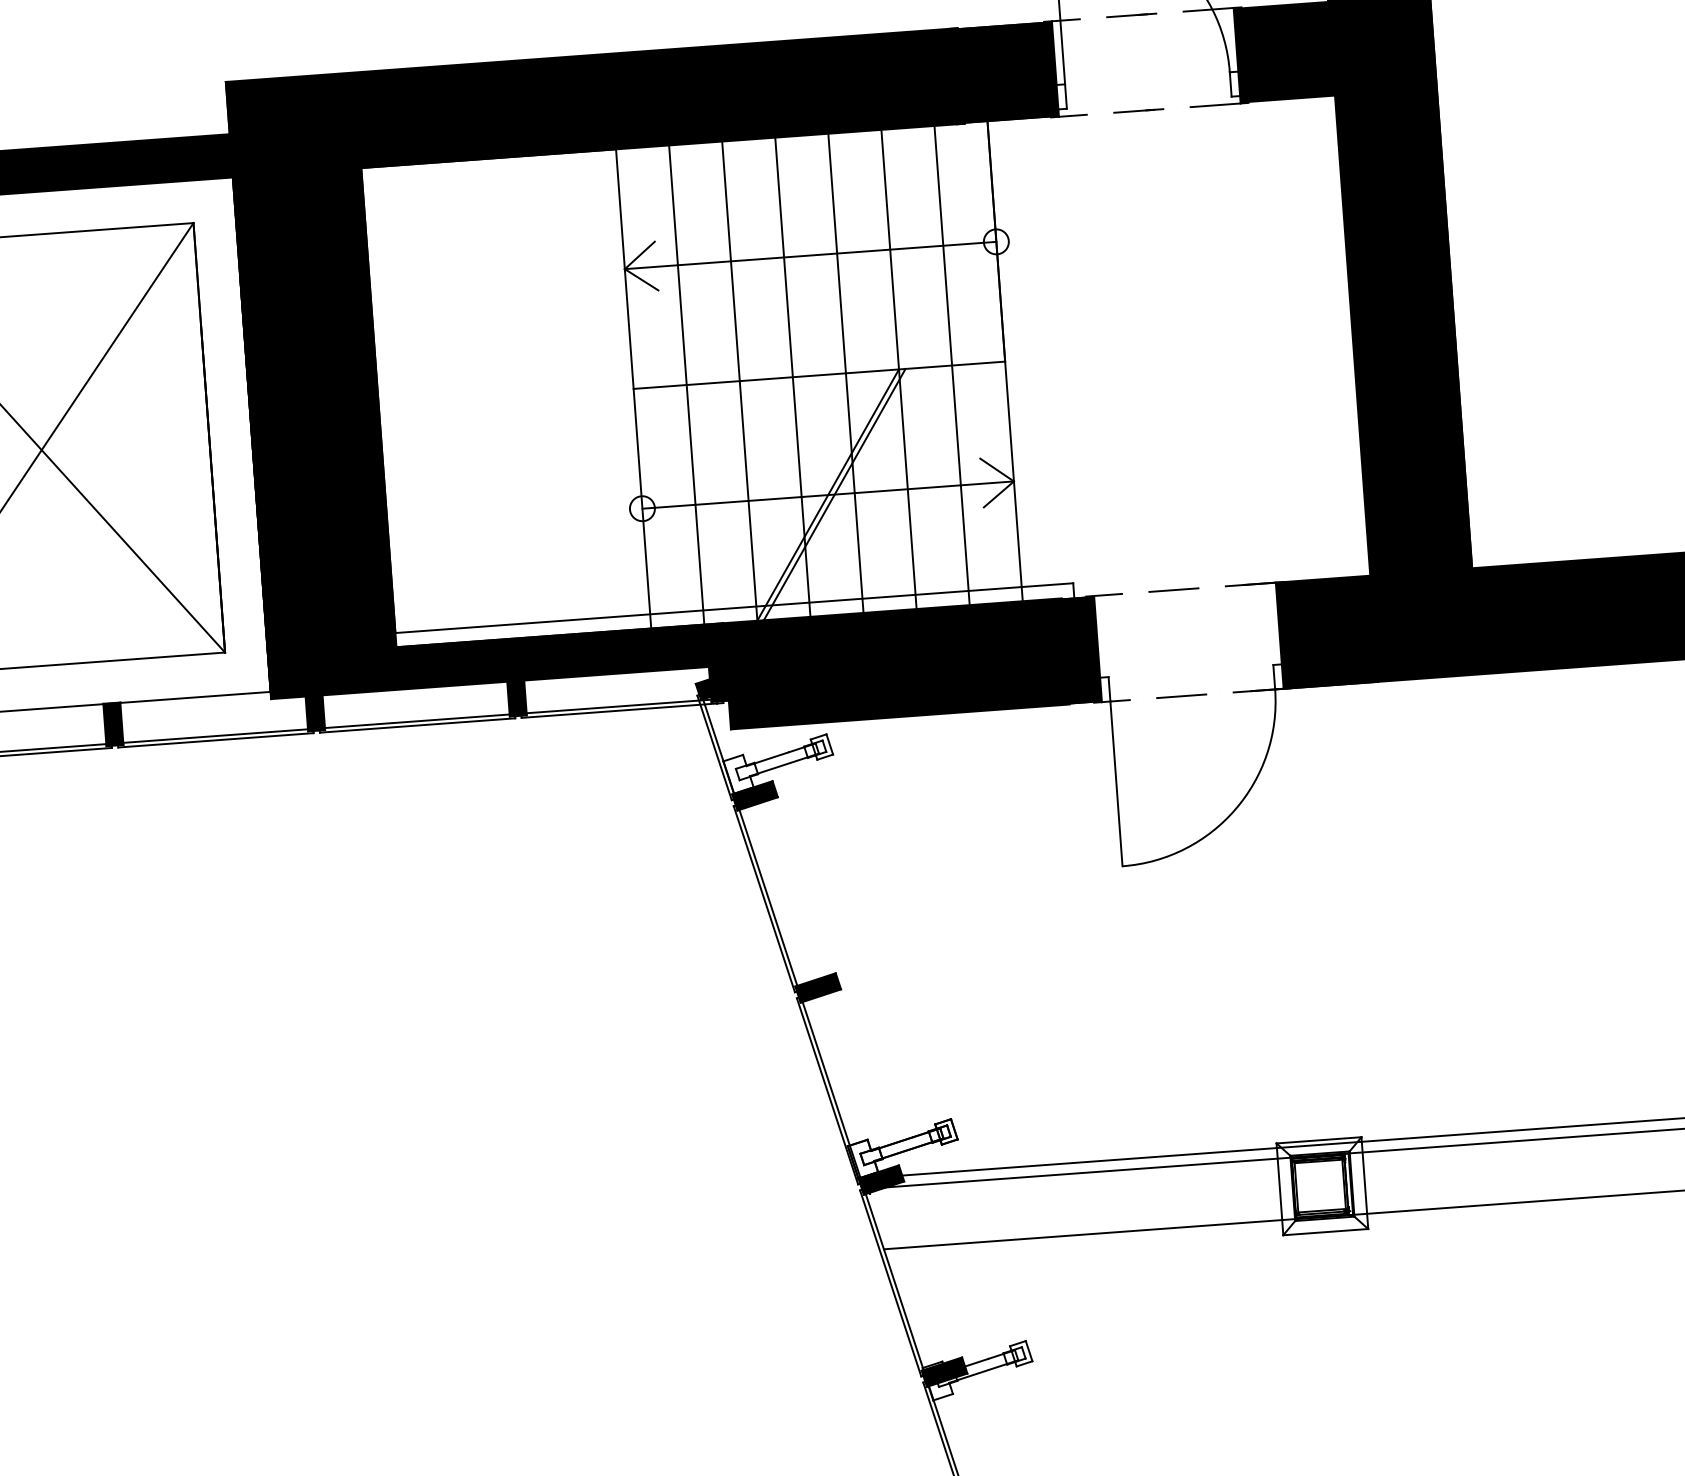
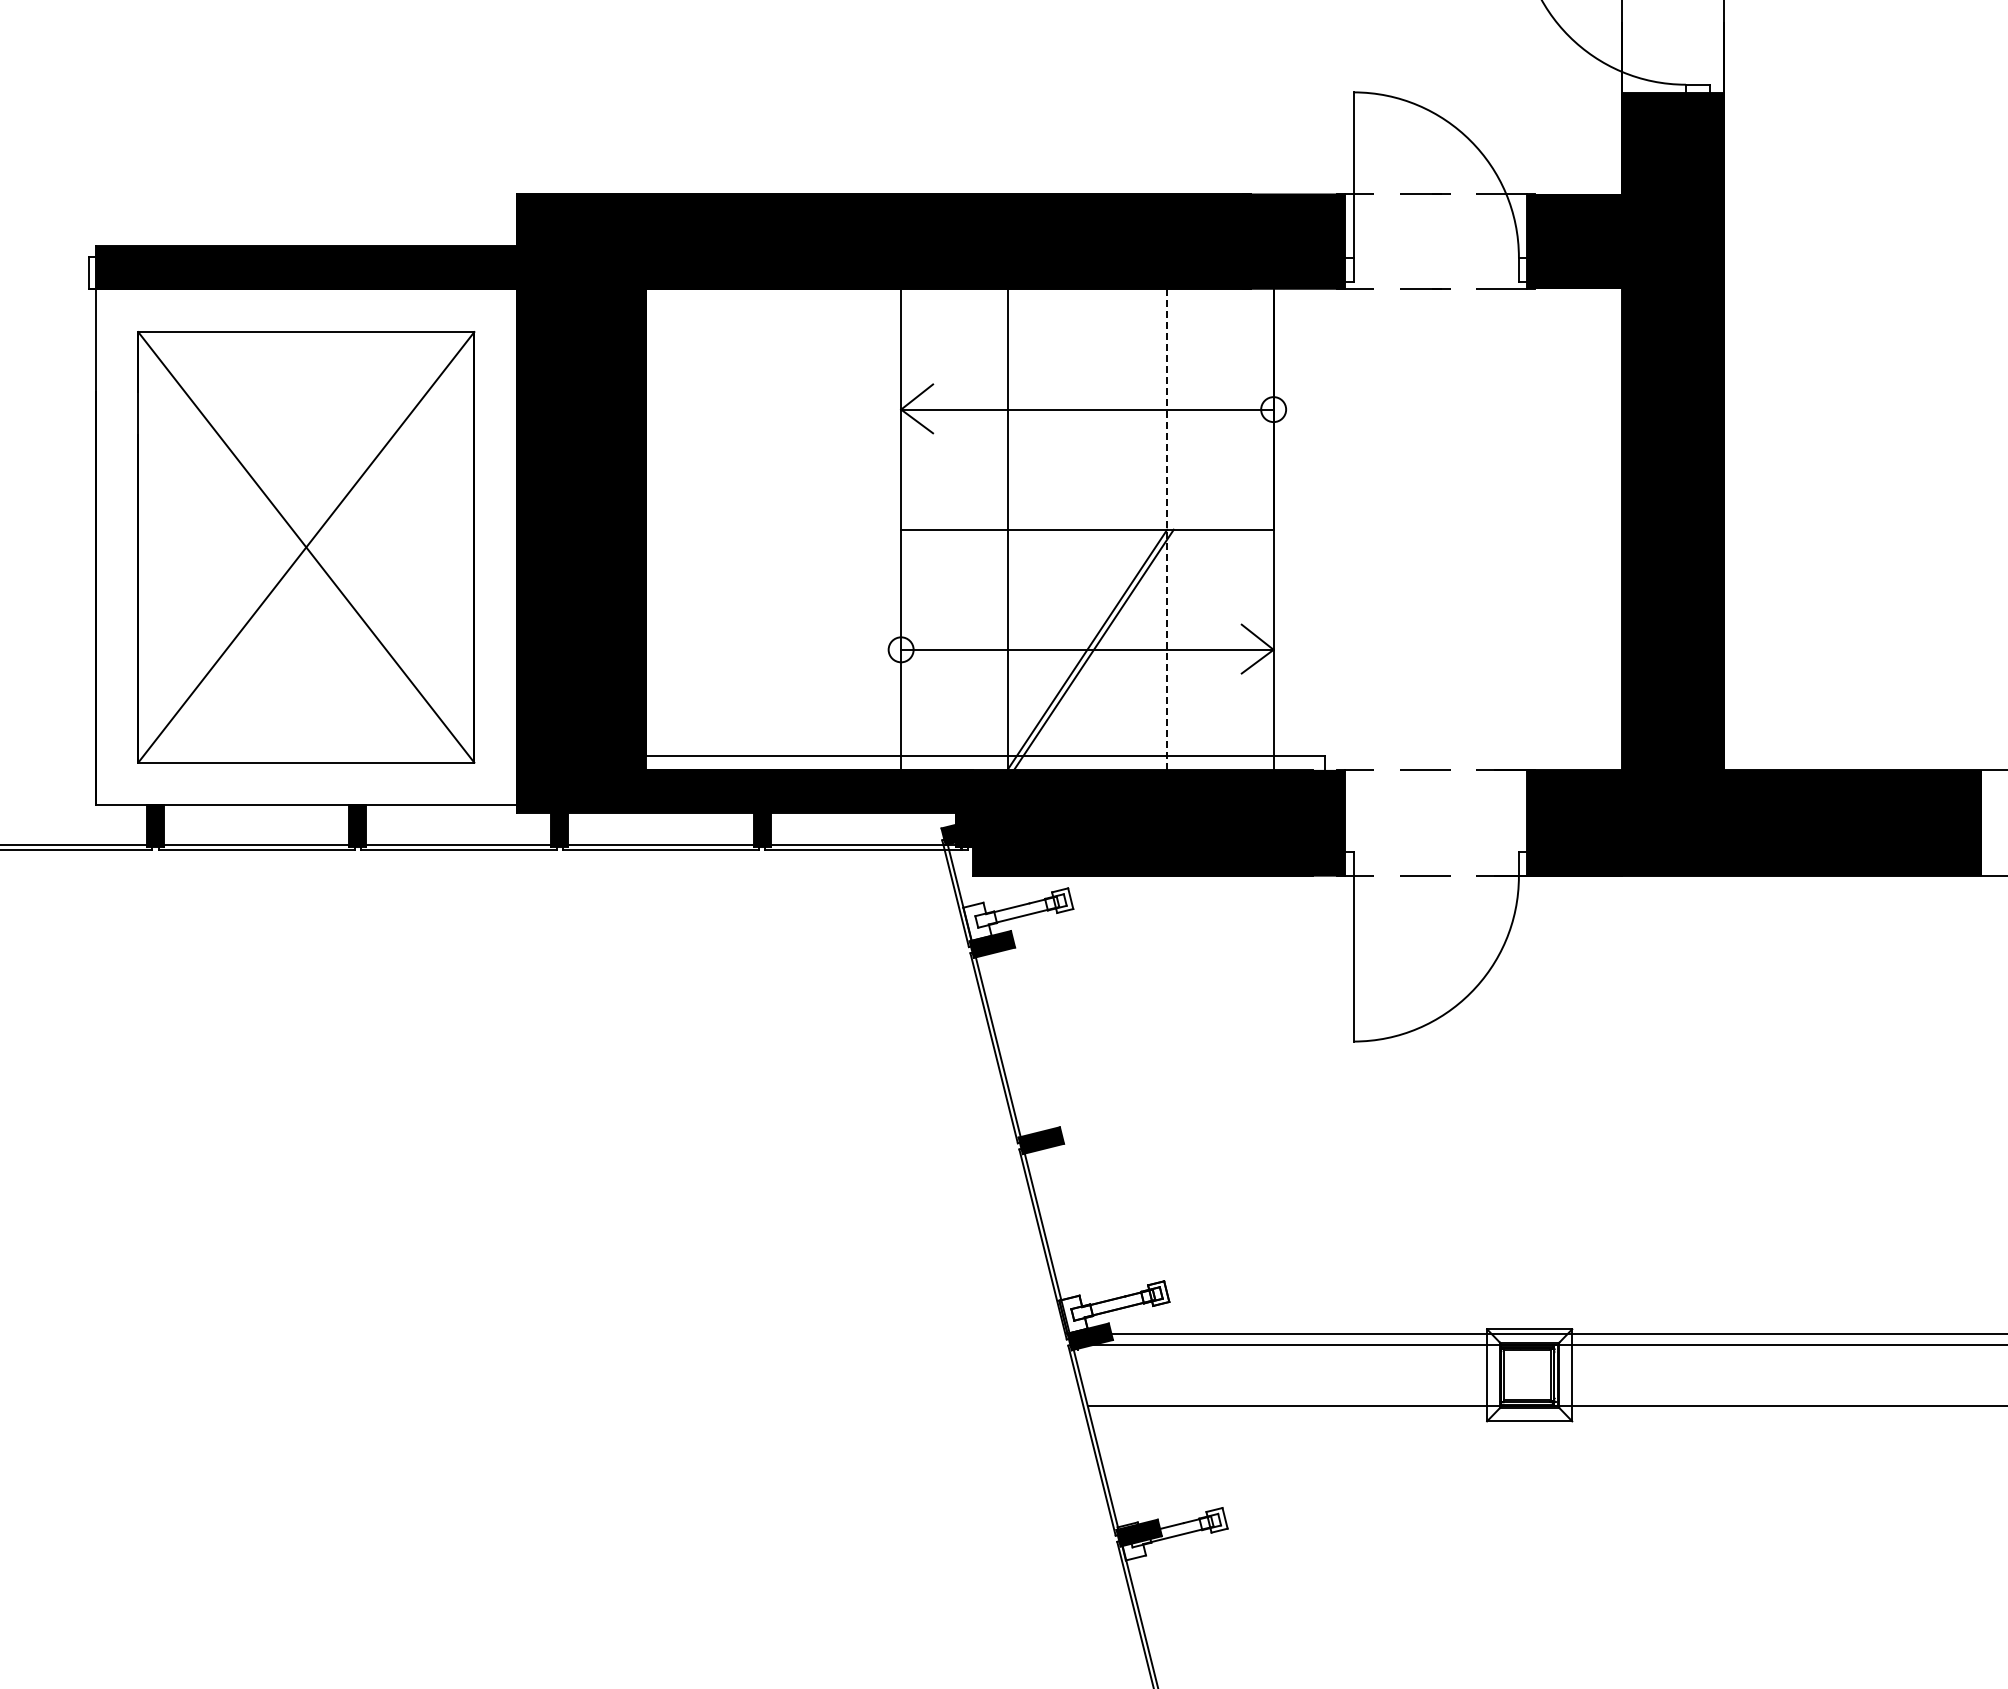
line: (952, 365) -> (1220, 529), removed
line: (899, 370) -> (1167, 530), solid -> dashed
line: (846, 373) -> (1114, 529), removed
line: (792, 377) -> (1060, 529), removed
line: (686, 384) -> (954, 529), removed

